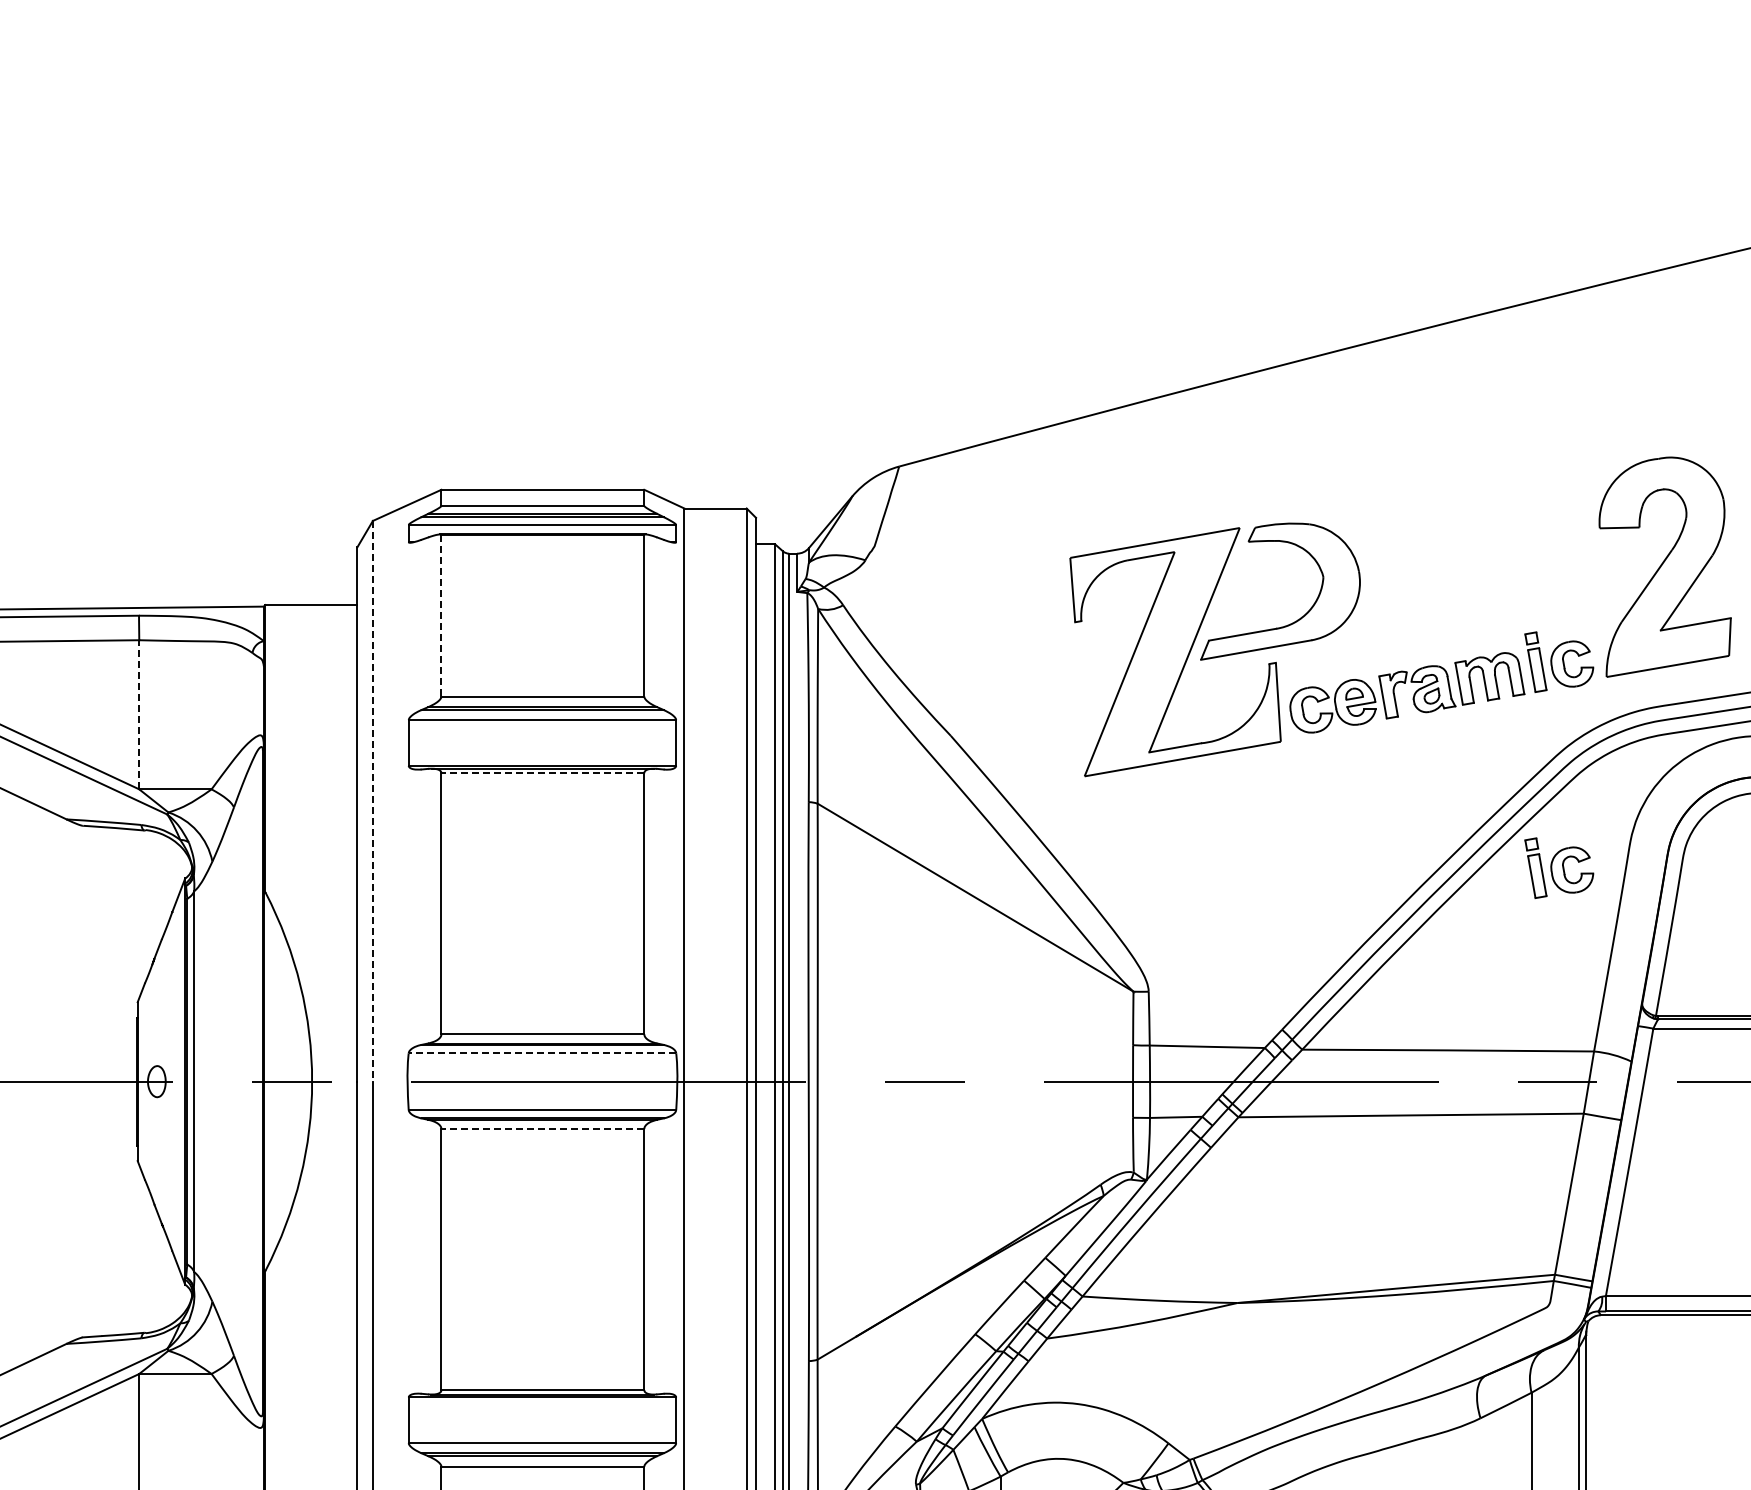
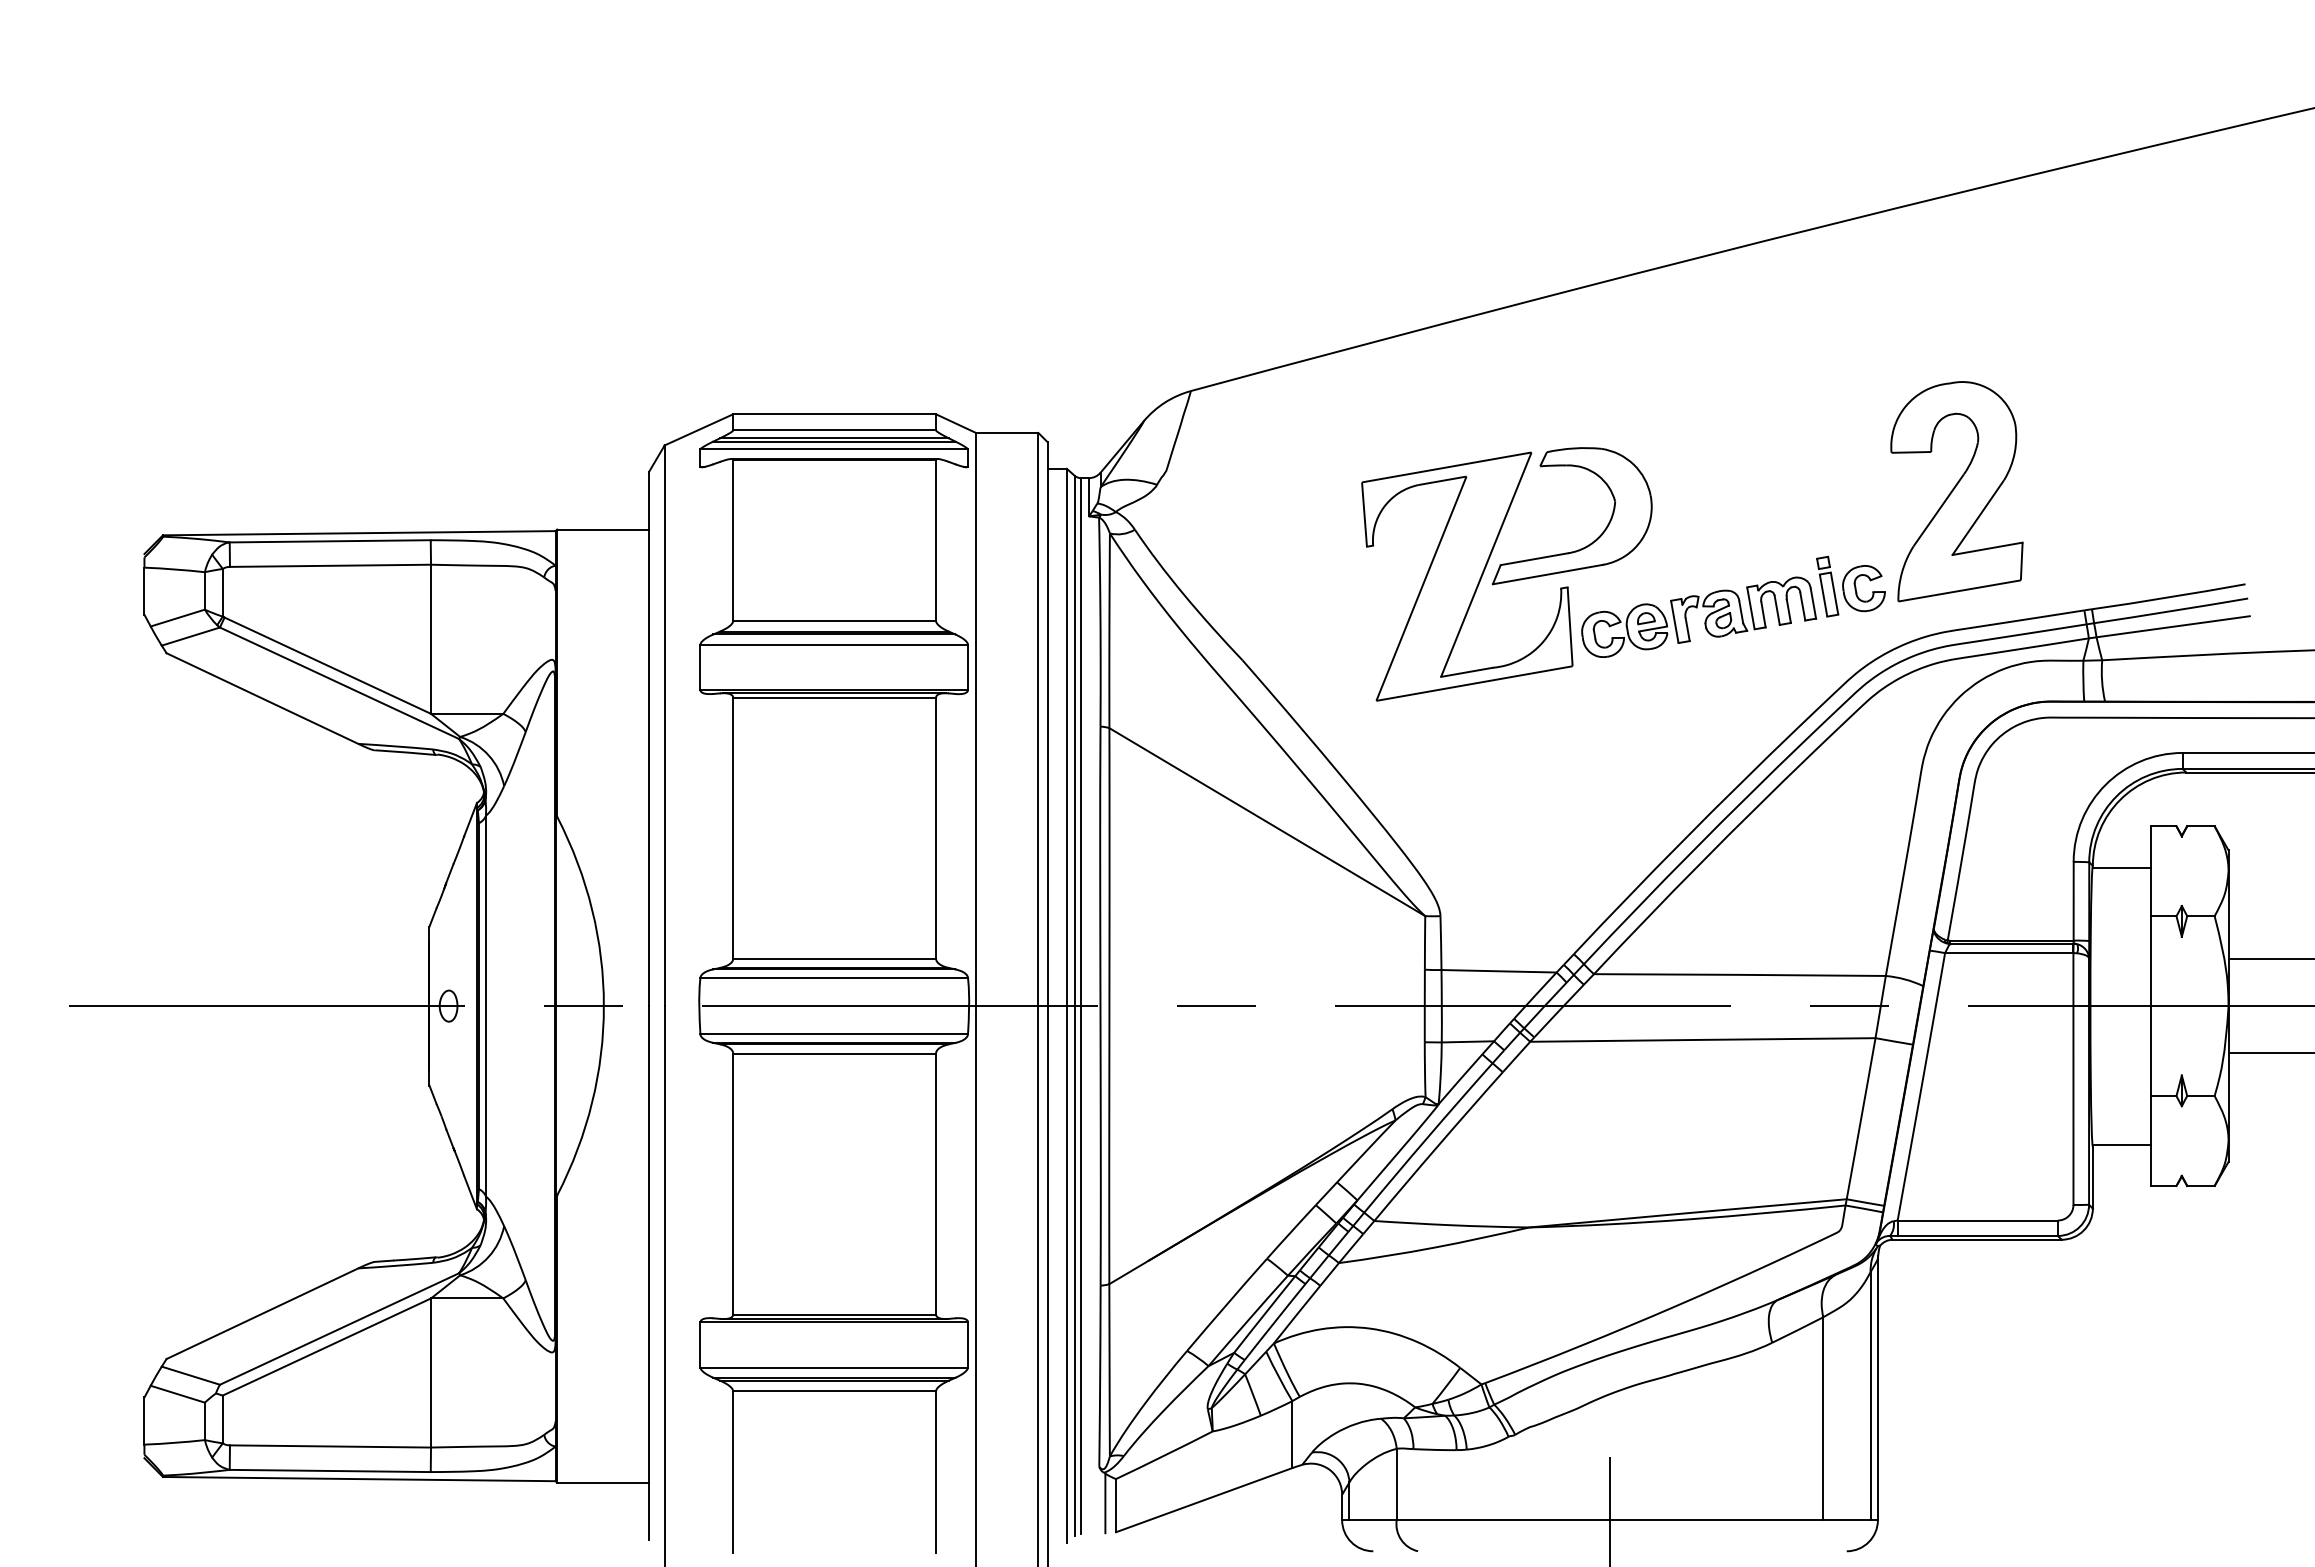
line: (441, 616) -> (733, 540), dashed -> solid
line: (139, 715) -> (431, 639), dashed -> solid
line: (542, 773) -> (834, 697), dashed -> solid
line: (372, 802) -> (664, 726), dashed -> solid
part: (1558, 868) -> (1850, 792), removed
line: (542, 1053) -> (834, 977), dashed -> solid
line: (542, 1129) -> (834, 1053), dashed -> solid

